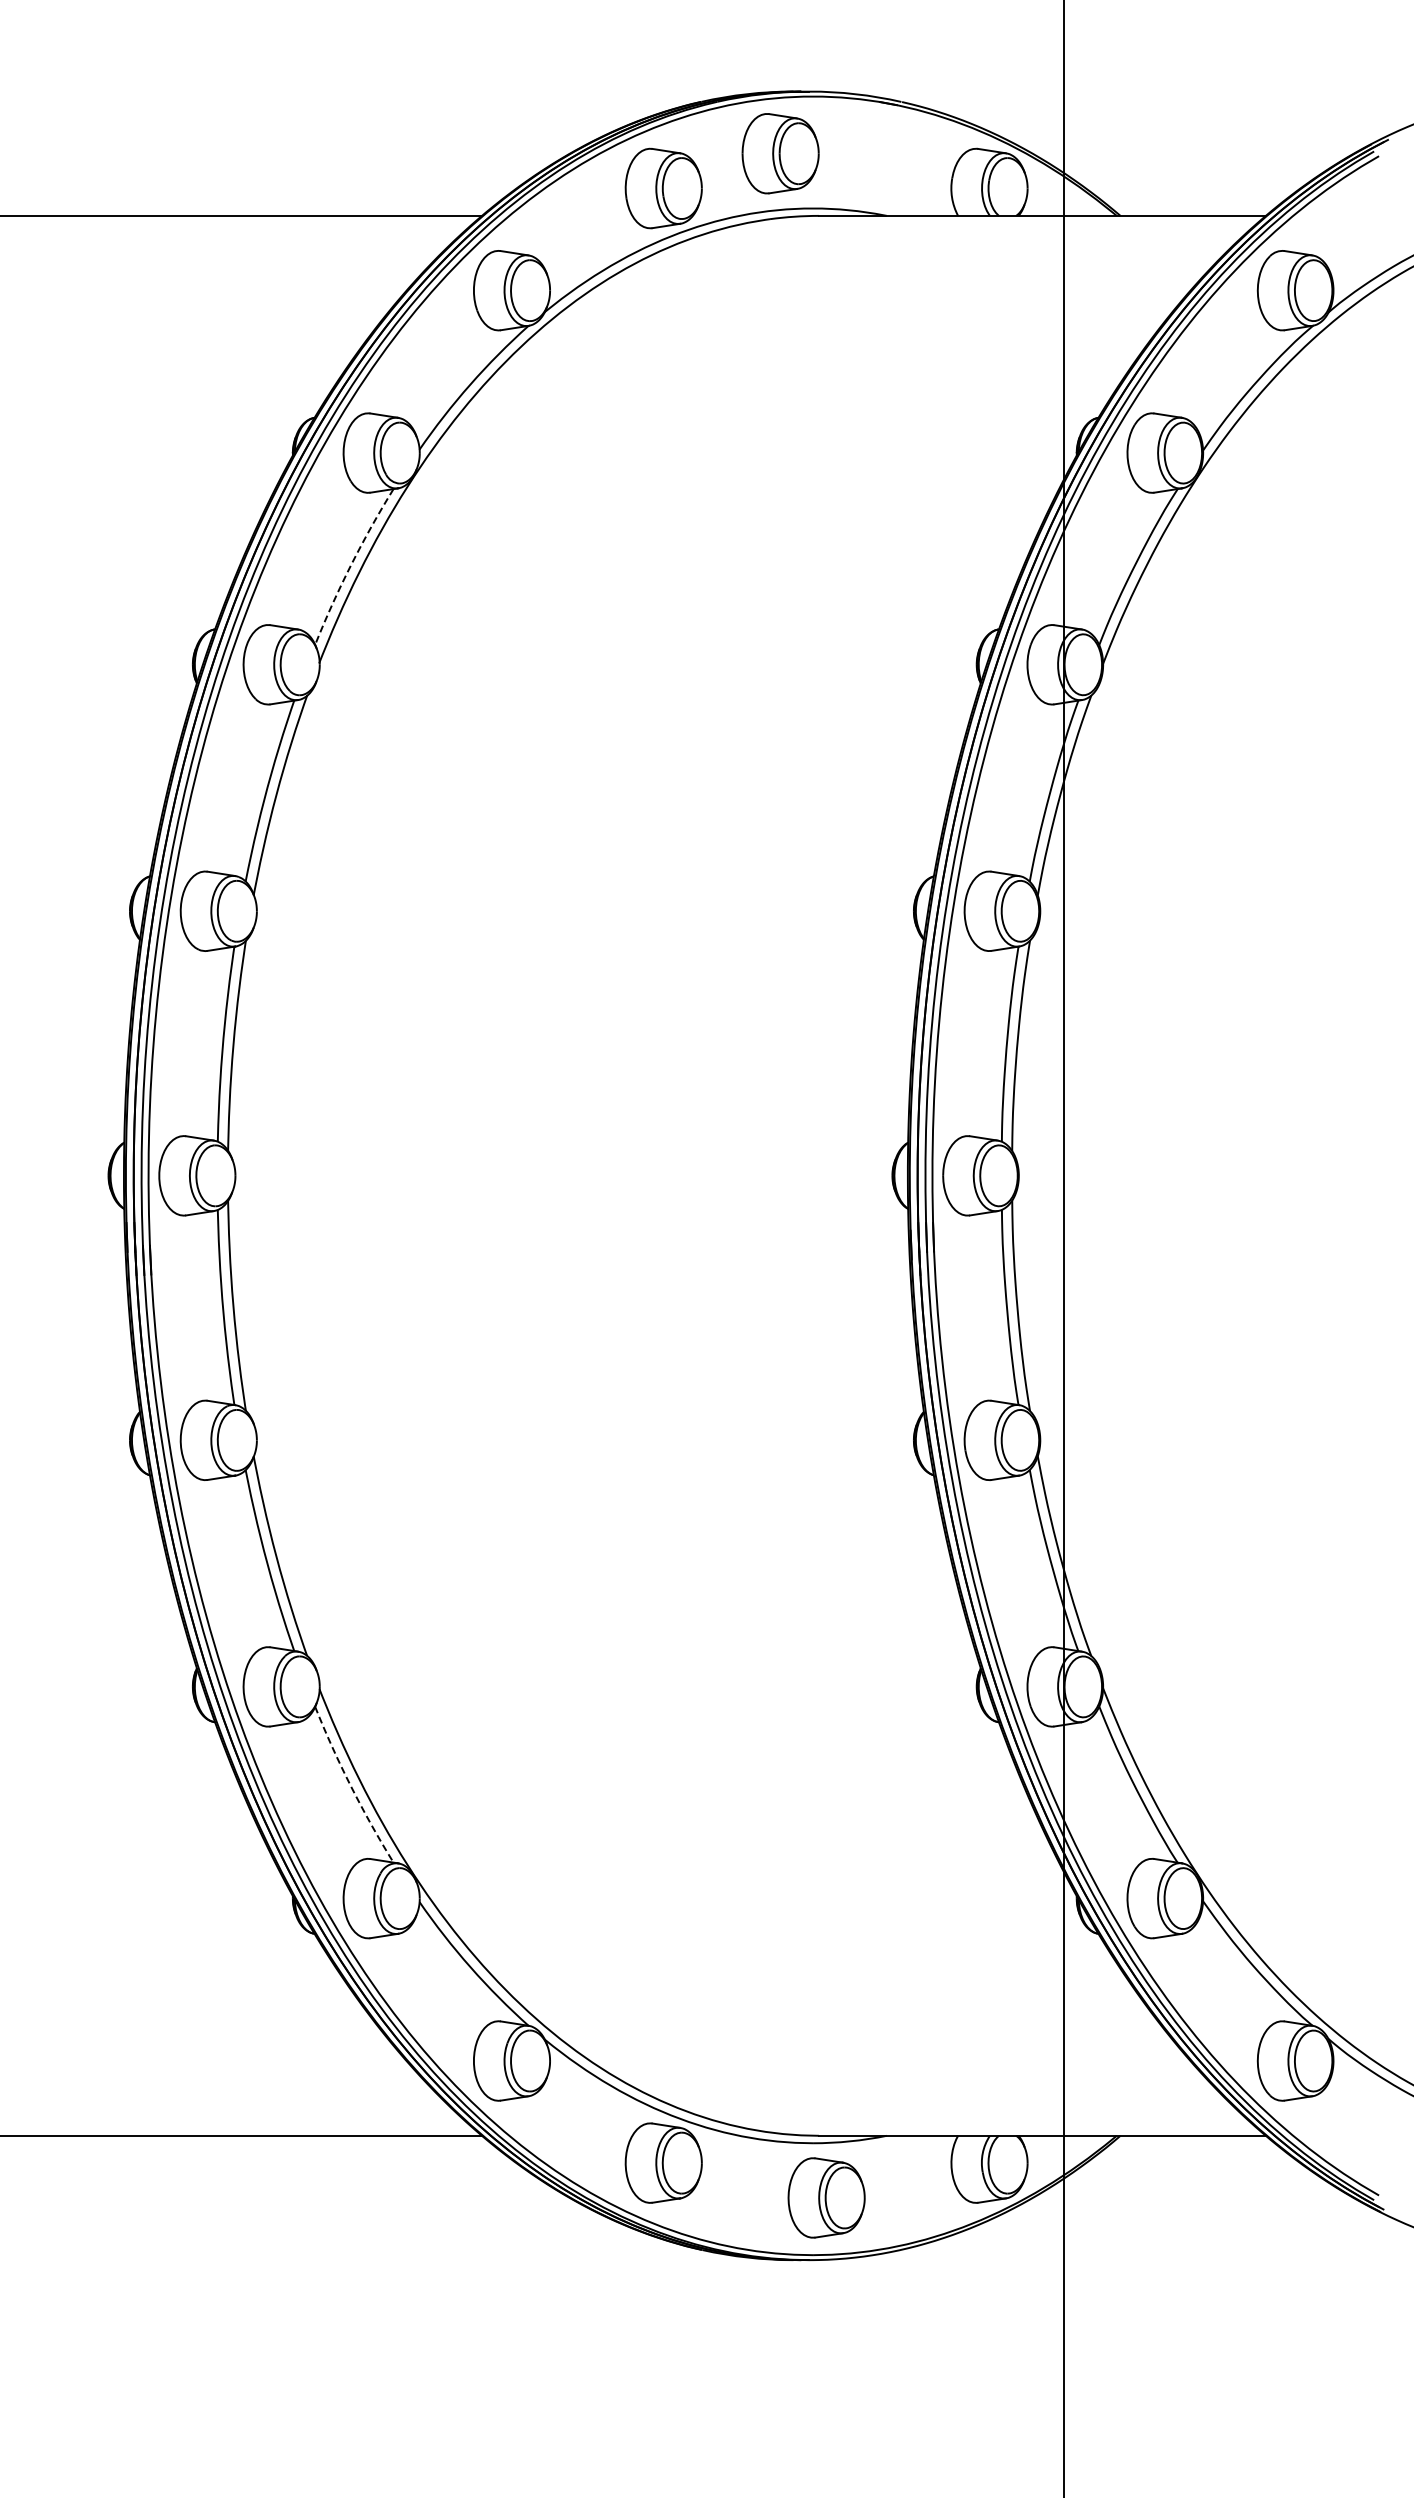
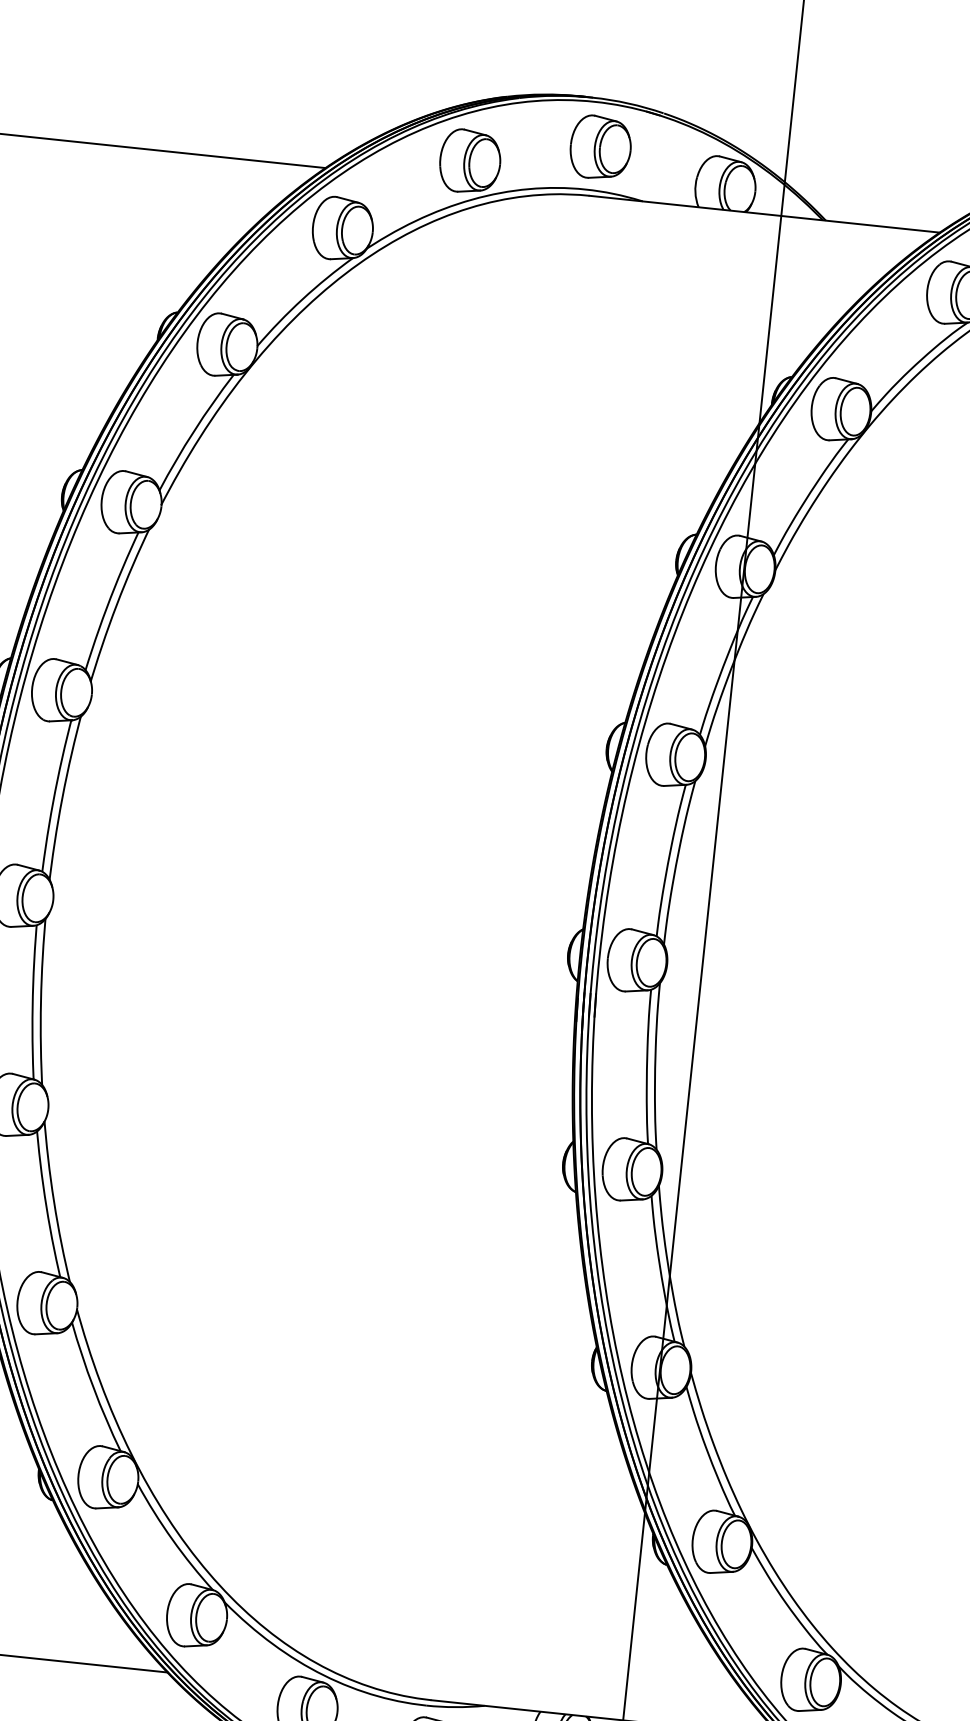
part: (780, 153) -> (600, 147), moved
arc: (351, 565) -> (194, 431), dashed -> solid
arc: (350, 1786) -> (93, 1387), dashed -> solid

